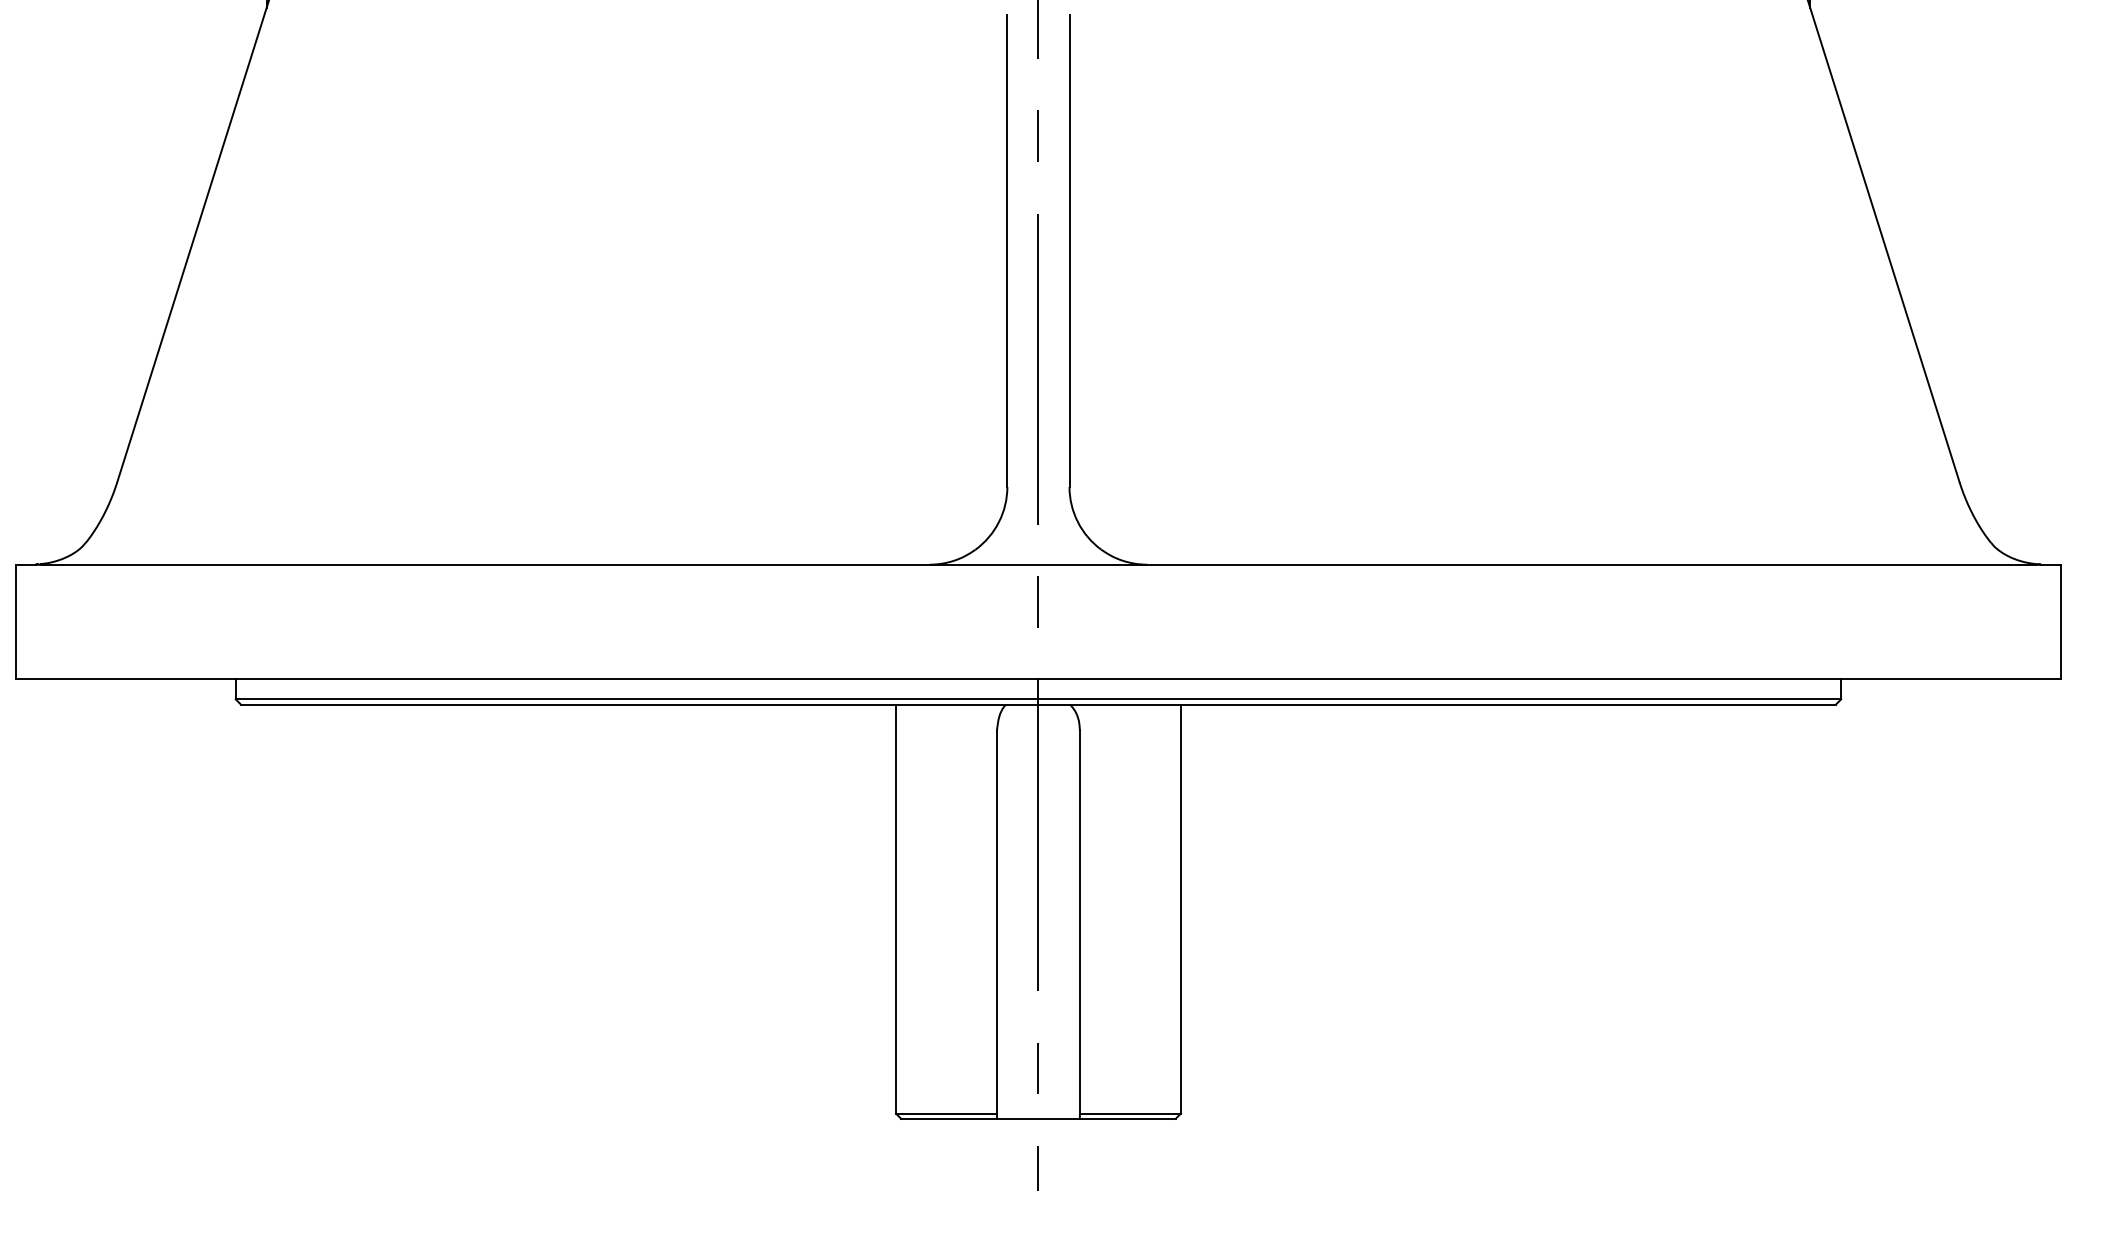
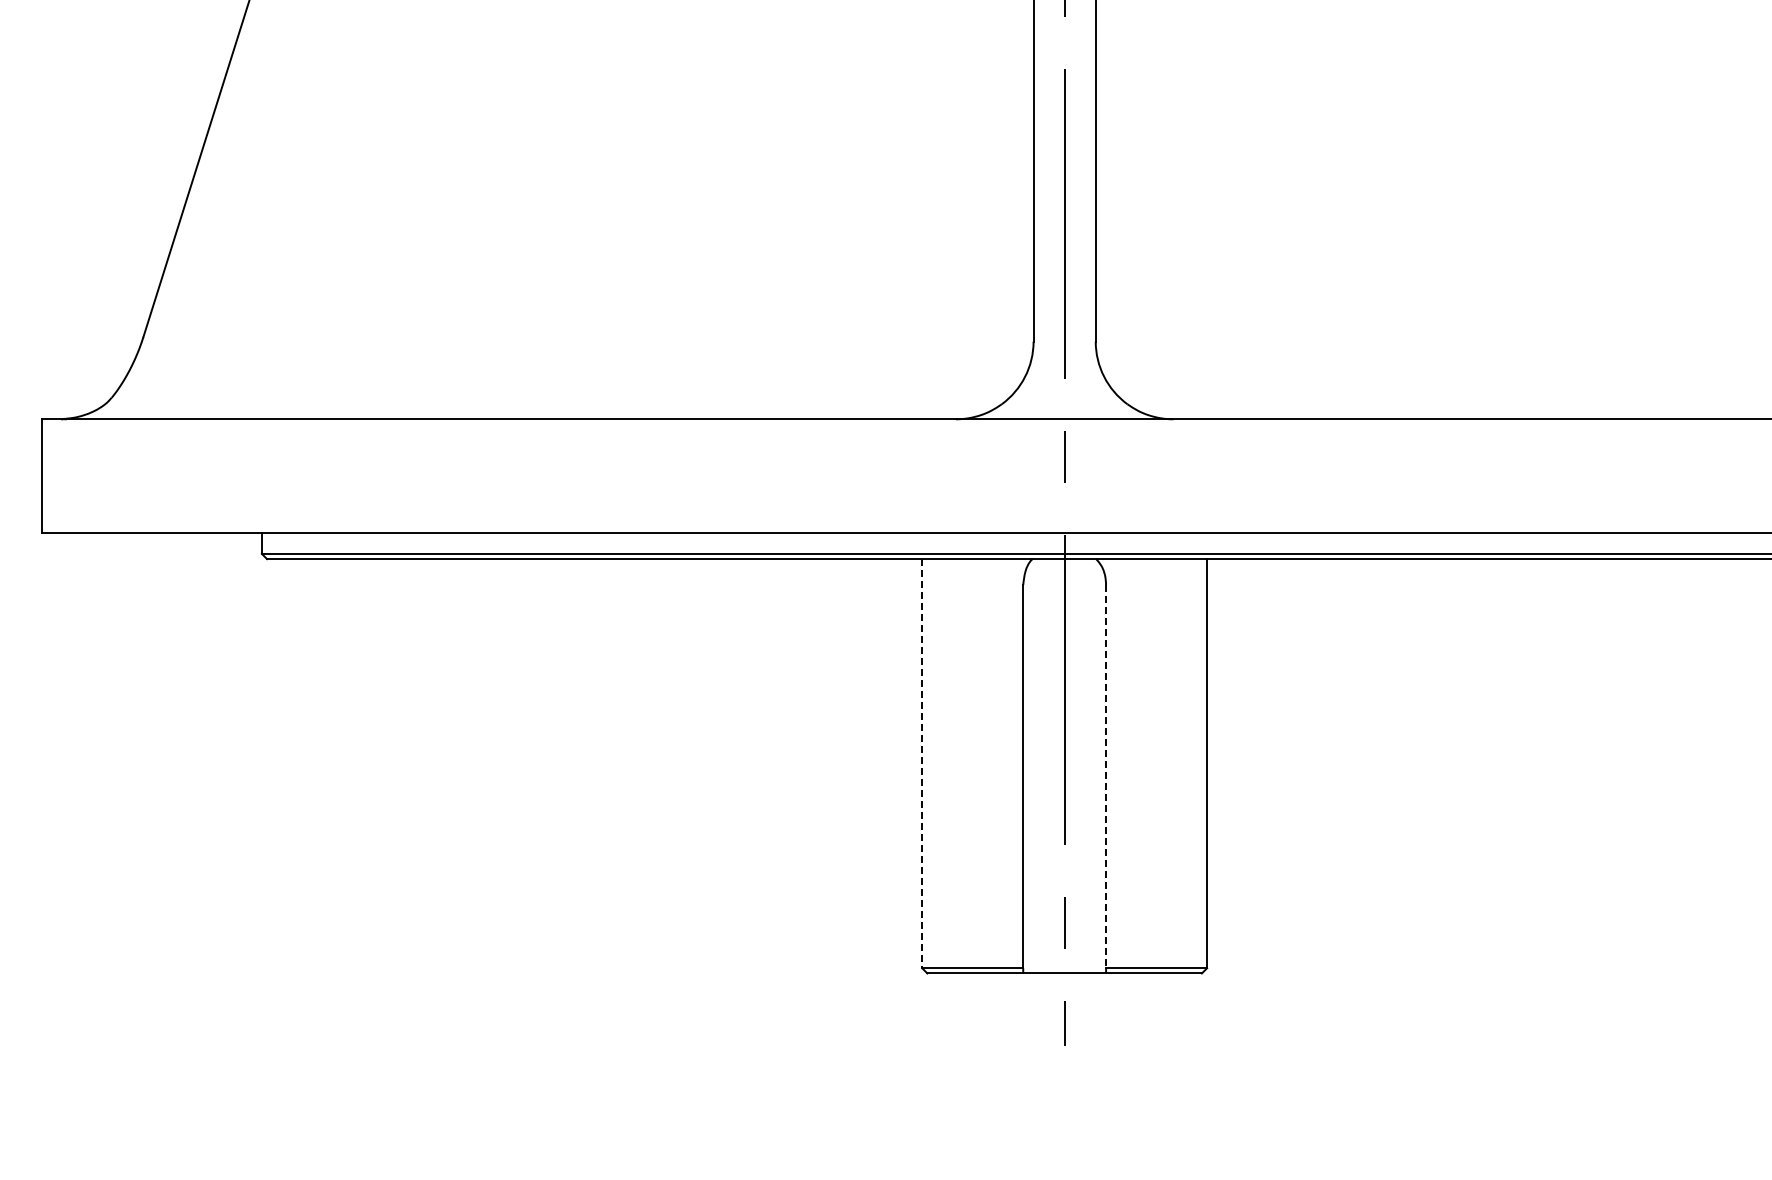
line: (896, 909) -> (922, 764), solid -> dashed
line: (1079, 922) -> (1105, 777), solid -> dashed

